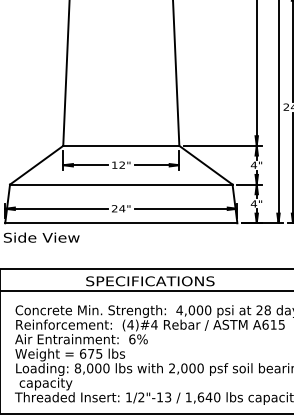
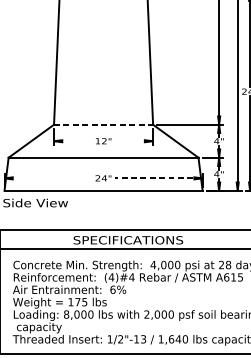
line: (121, 145) -> (103, 124), solid -> dashed
line: (85, 165) -> (73, 141), removed
line: (156, 165) -> (133, 141), removed
line: (56, 208) -> (48, 178), removed
line: (185, 208) -> (158, 178), solid -> dashed
text: (83, 353) -> (71, 301), 675 -> 175

